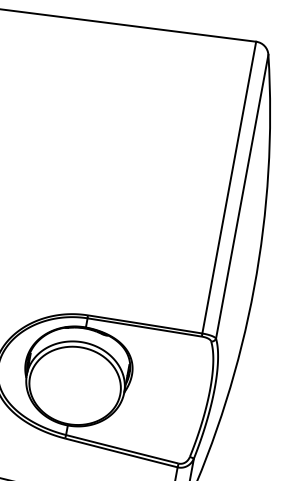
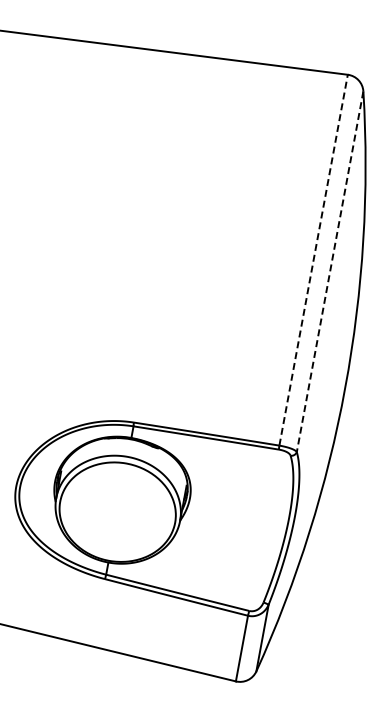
line: (229, 187) -> (313, 260), solid -> dashed
line: (242, 197) -> (330, 272), solid -> dashed

